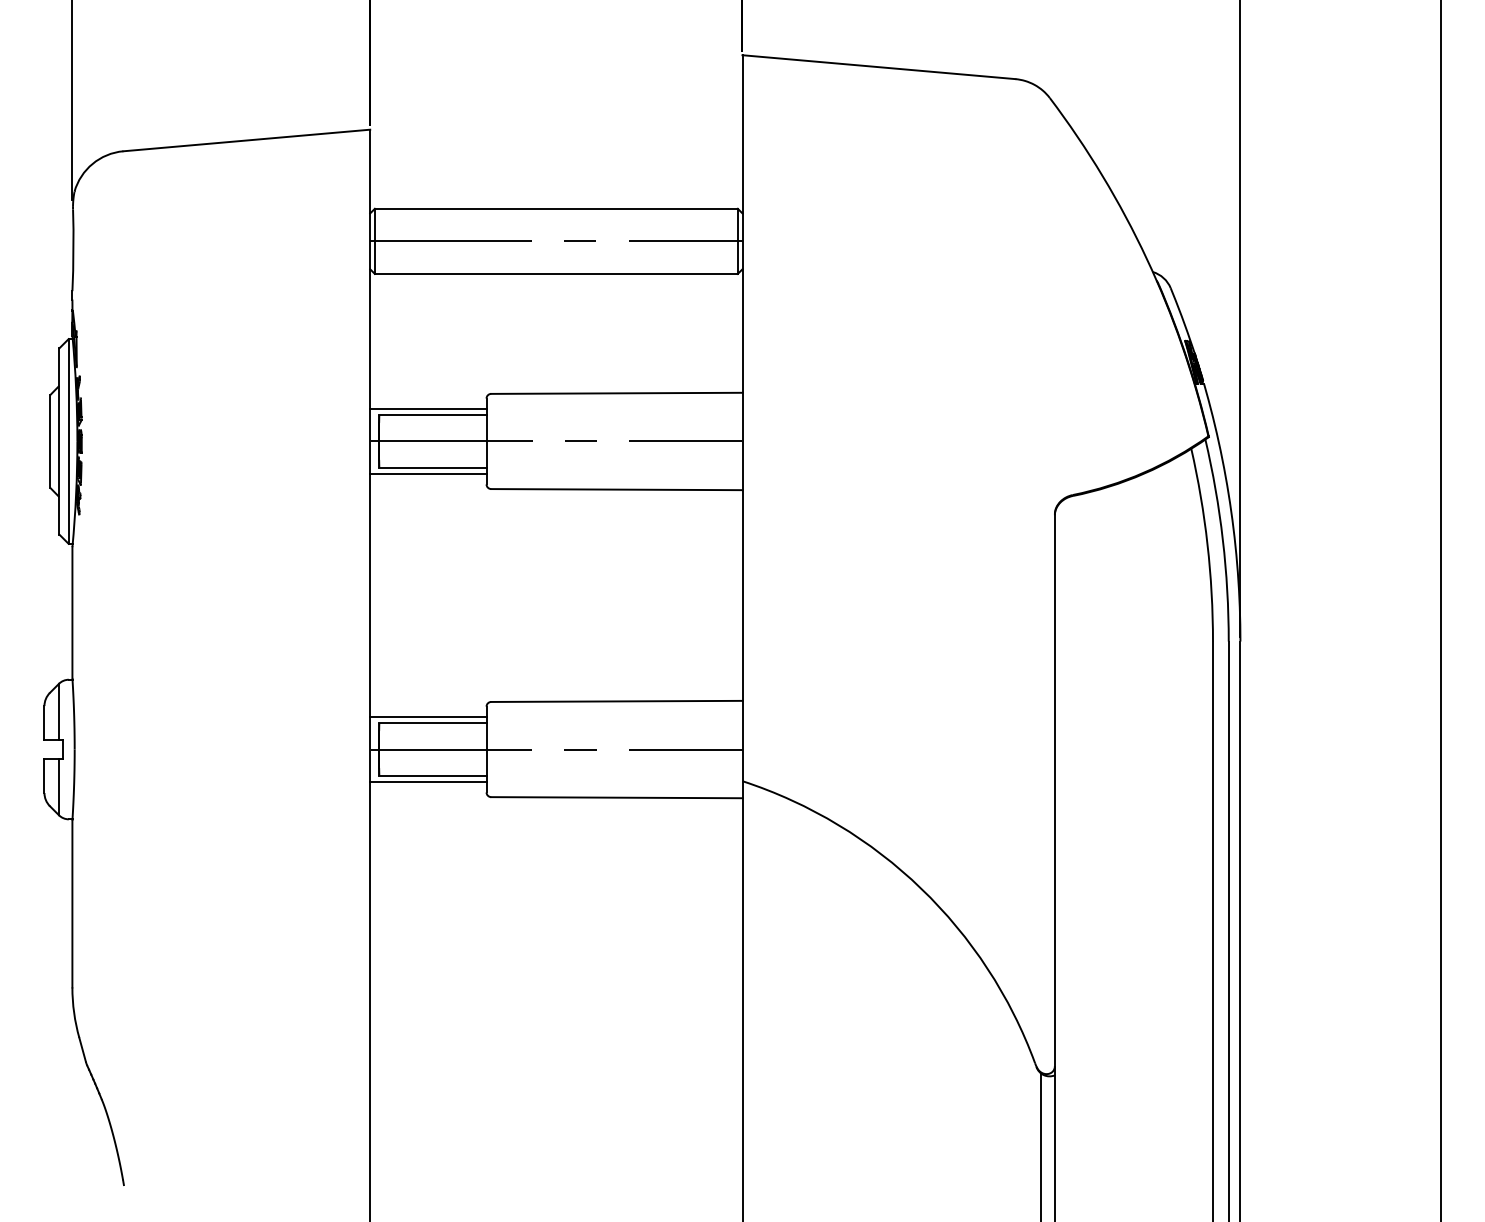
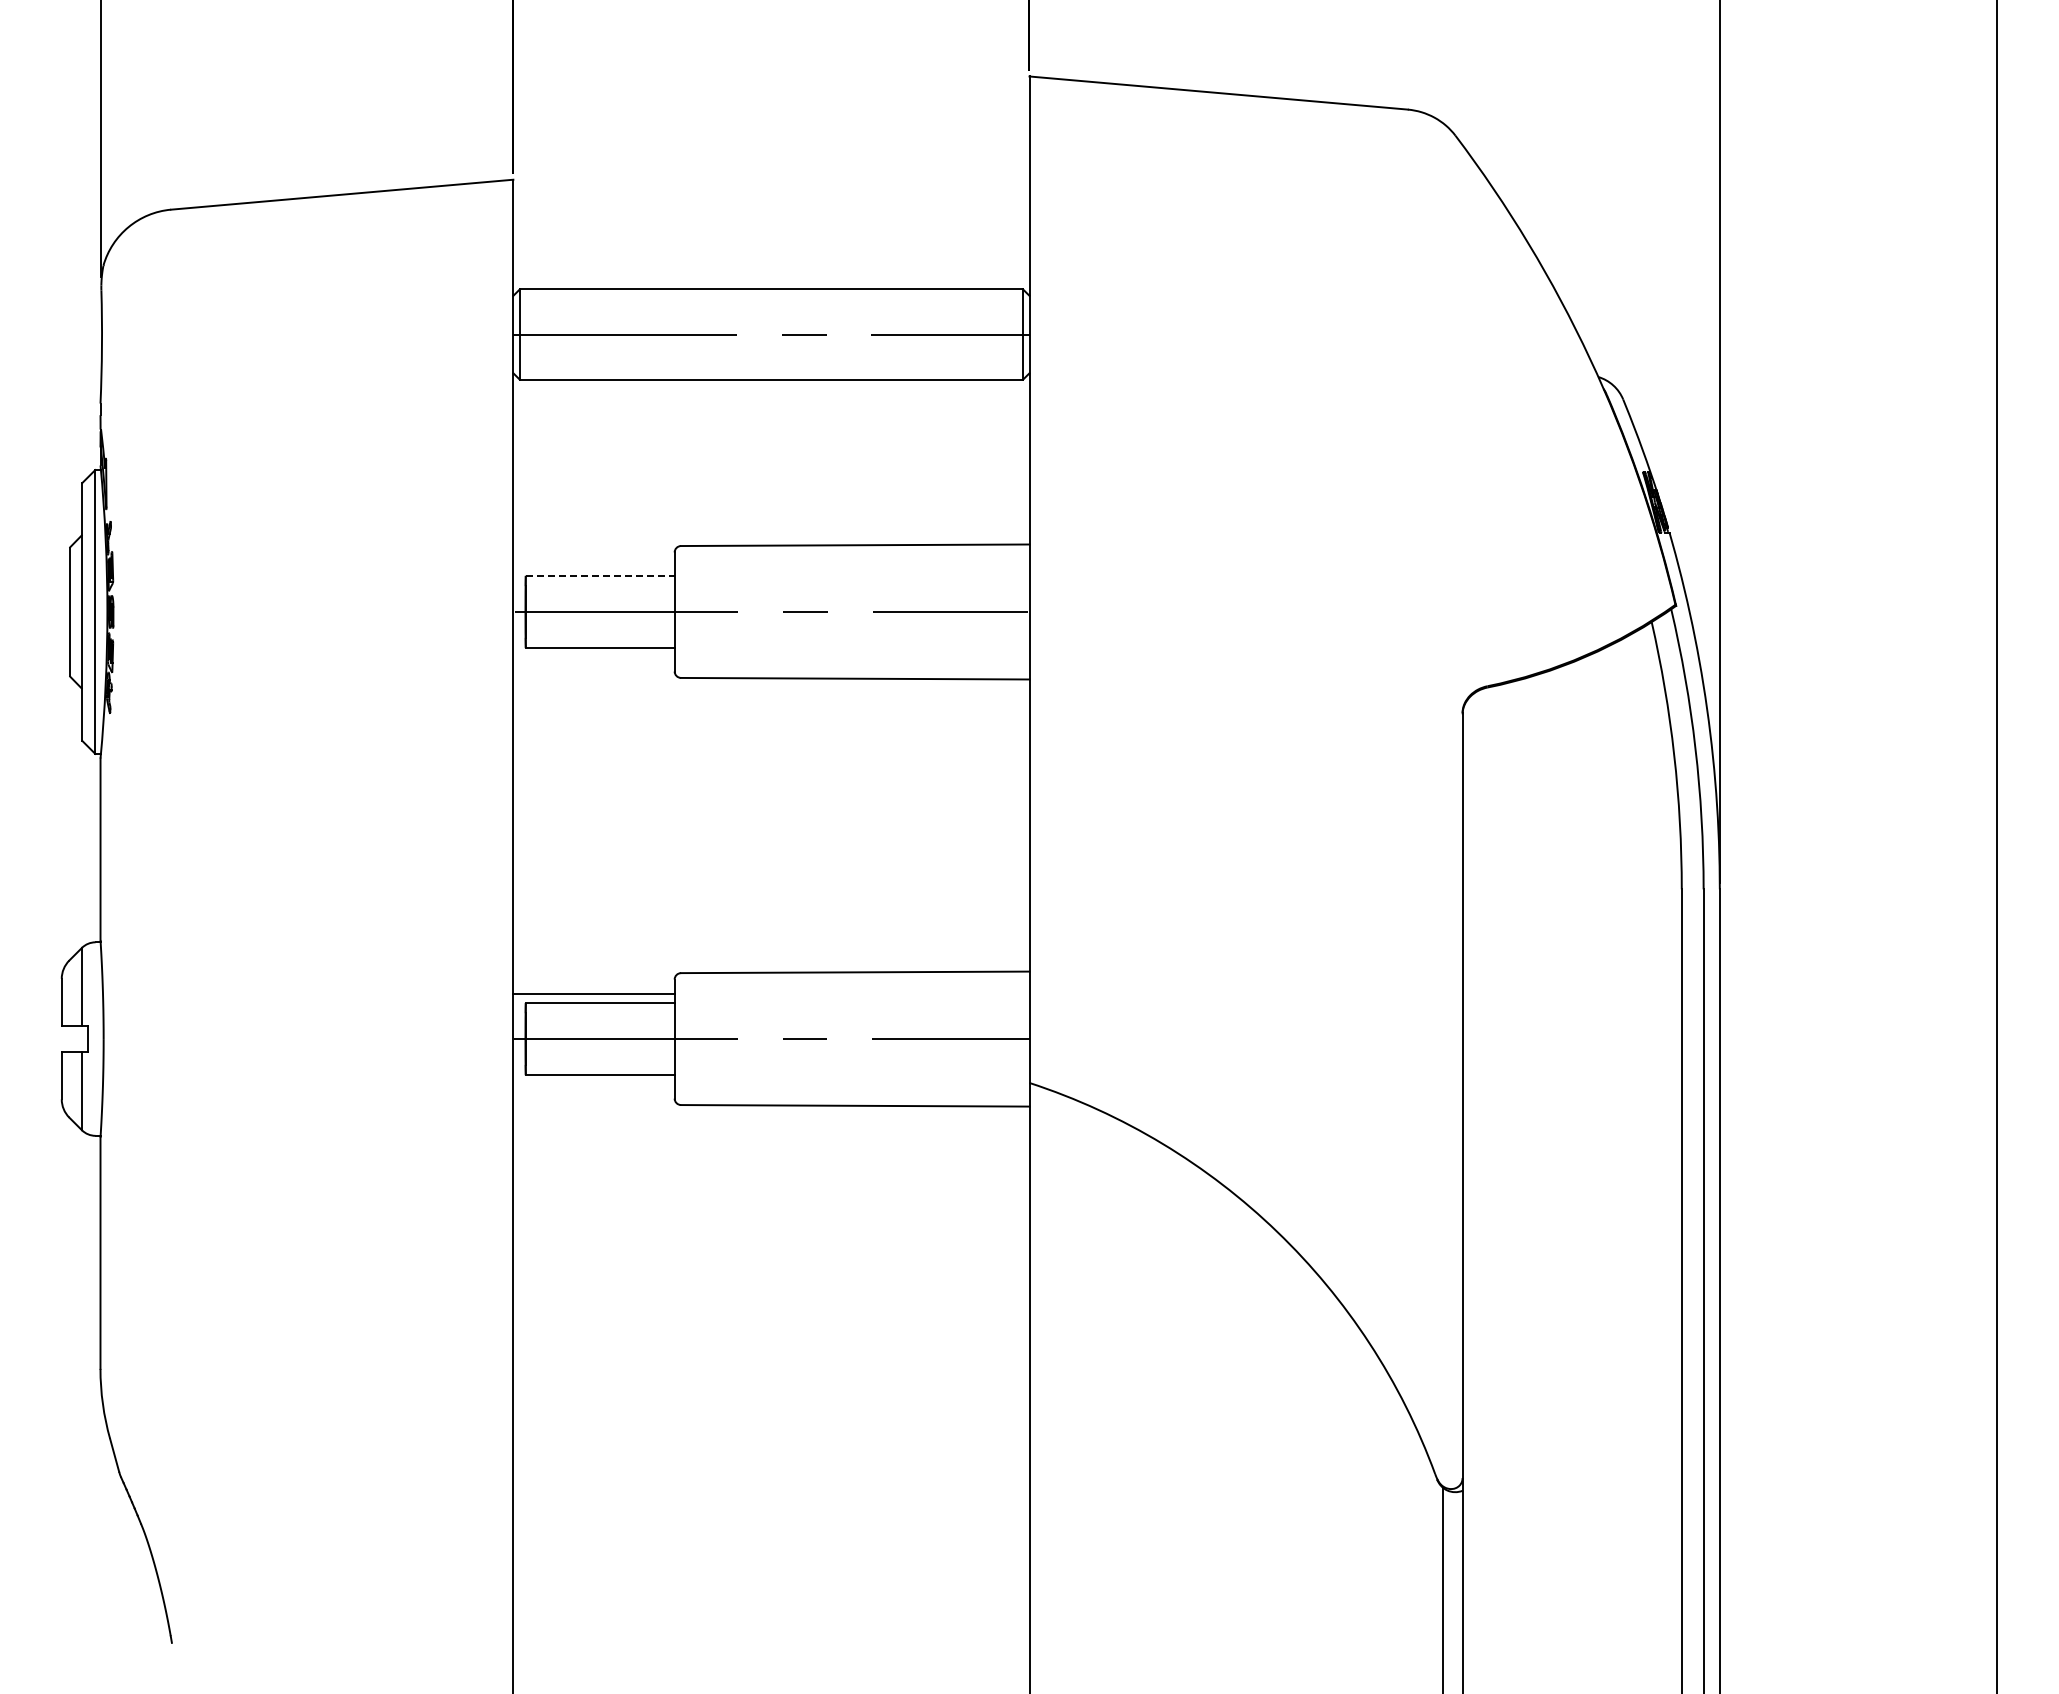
line: (428, 408) -> (593, 566), removed
line: (433, 415) -> (600, 575), solid -> dashed
line: (428, 474) -> (593, 657), removed
line: (428, 782) -> (593, 1084), removed

